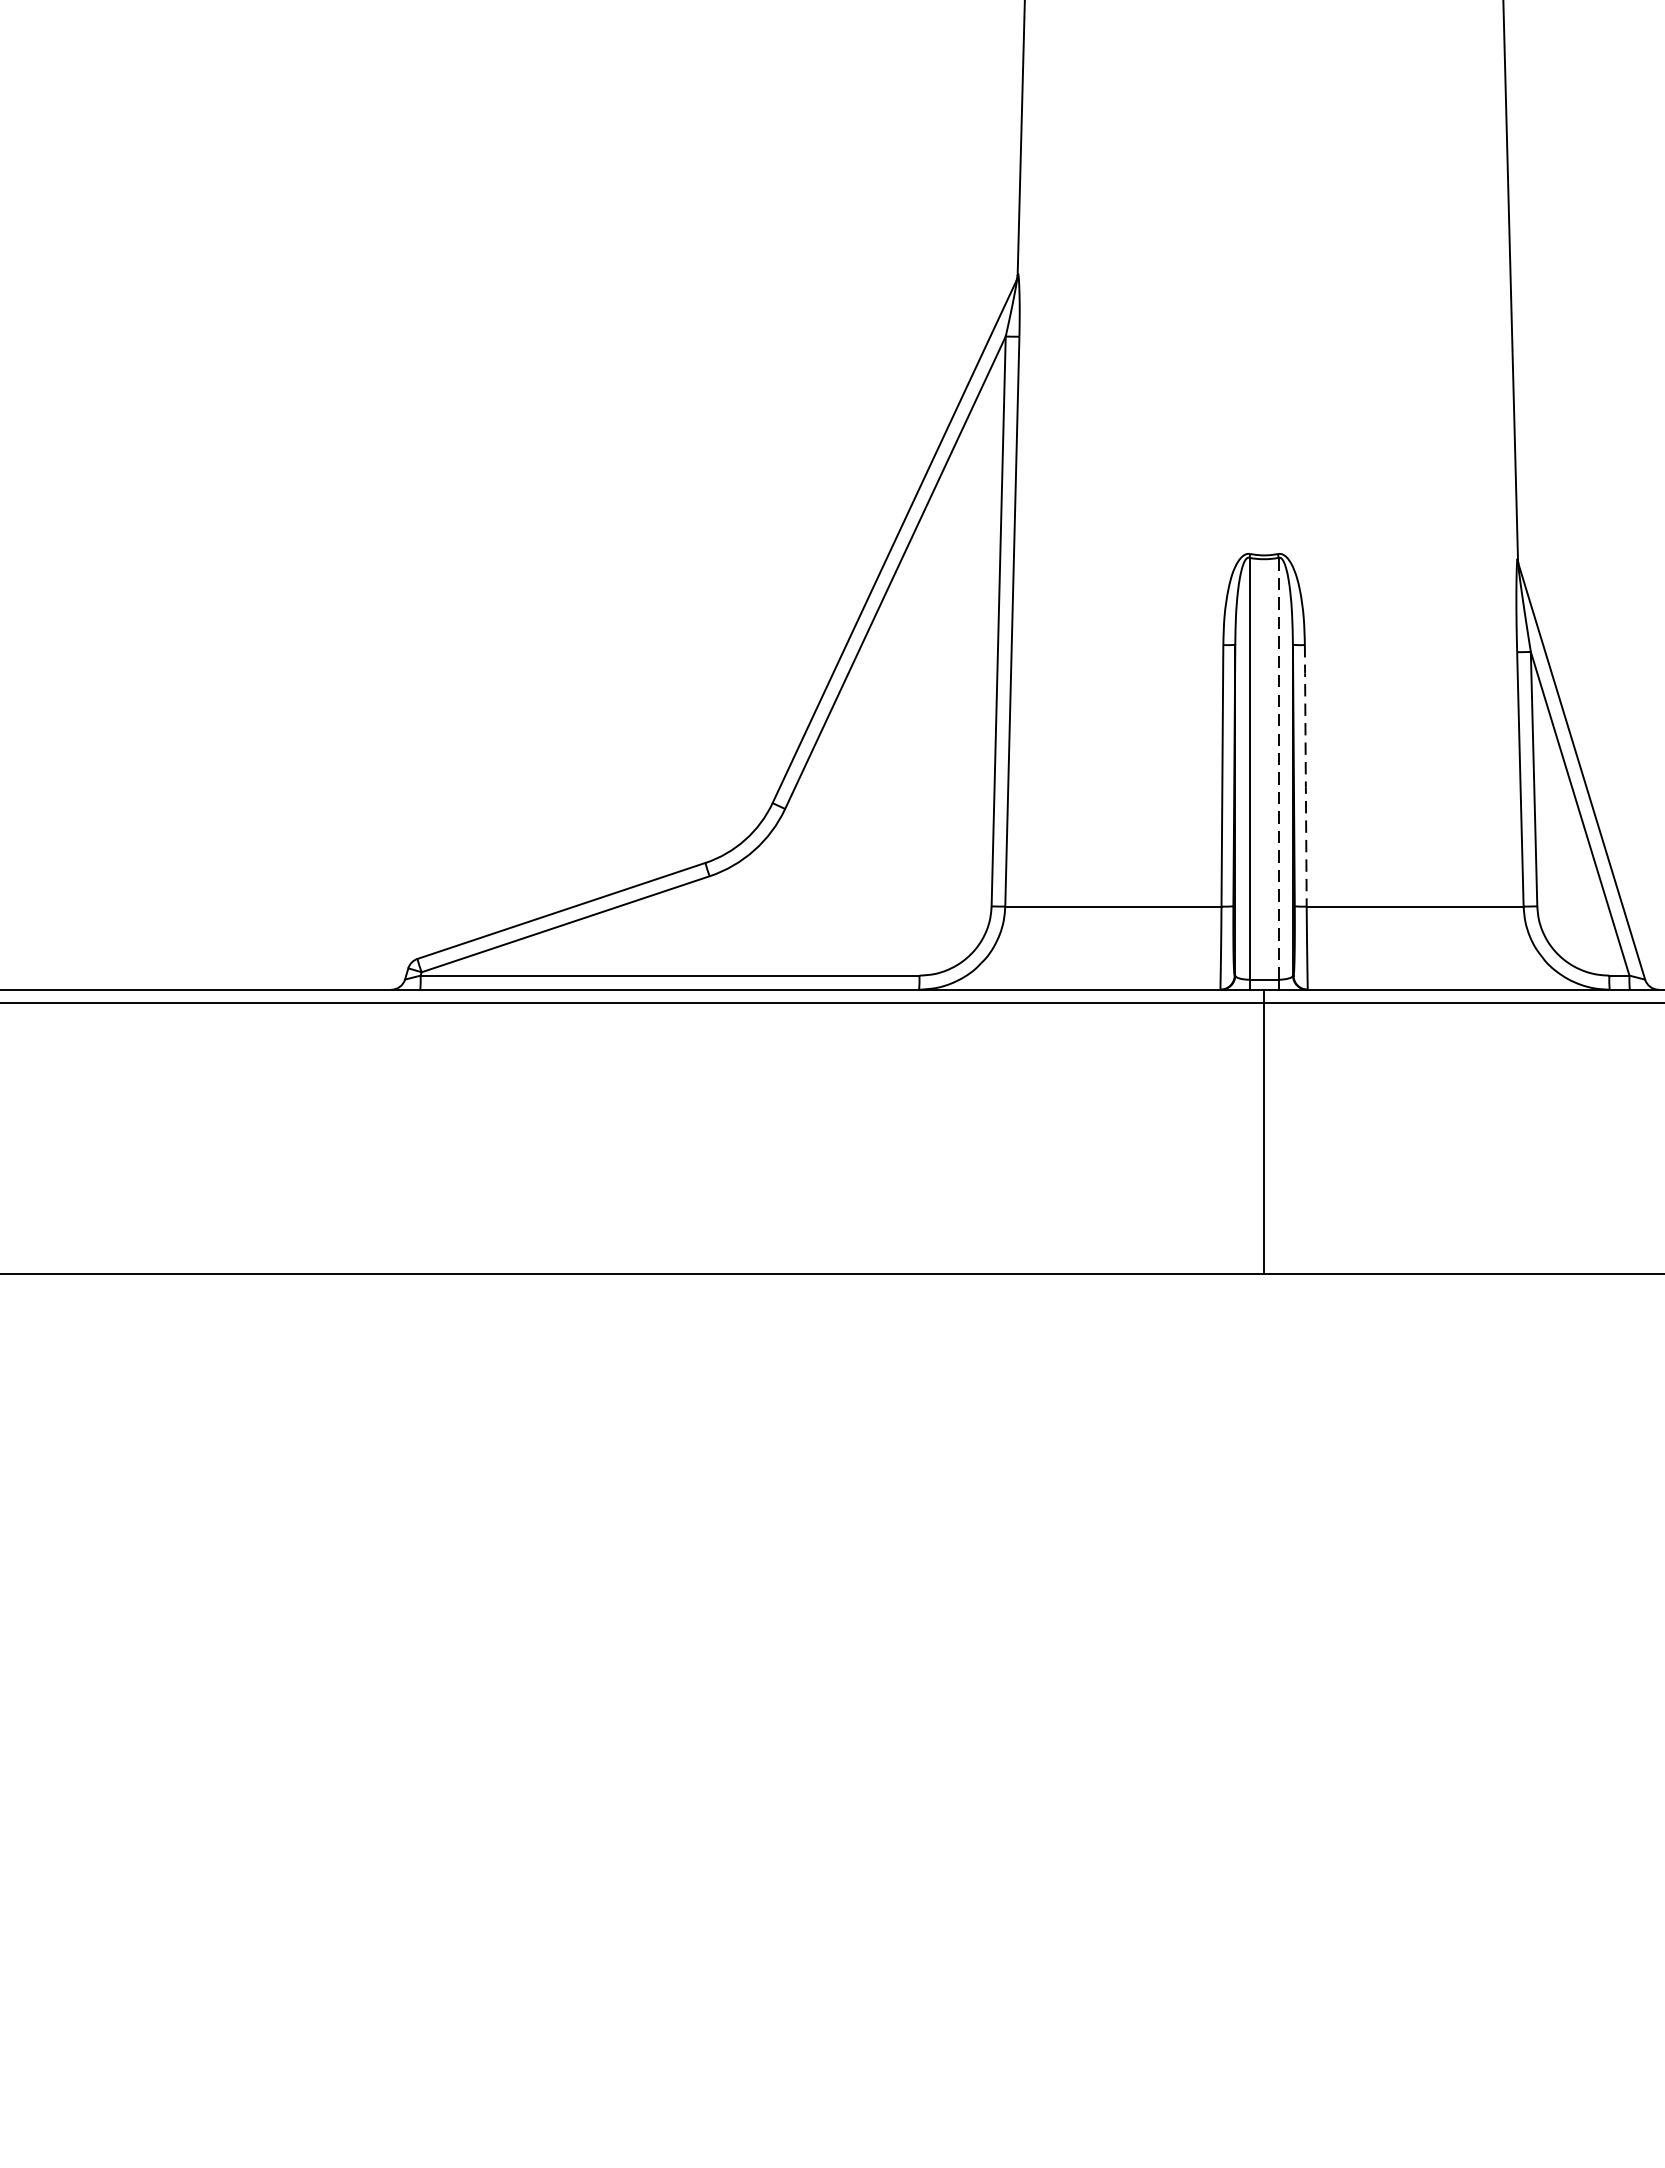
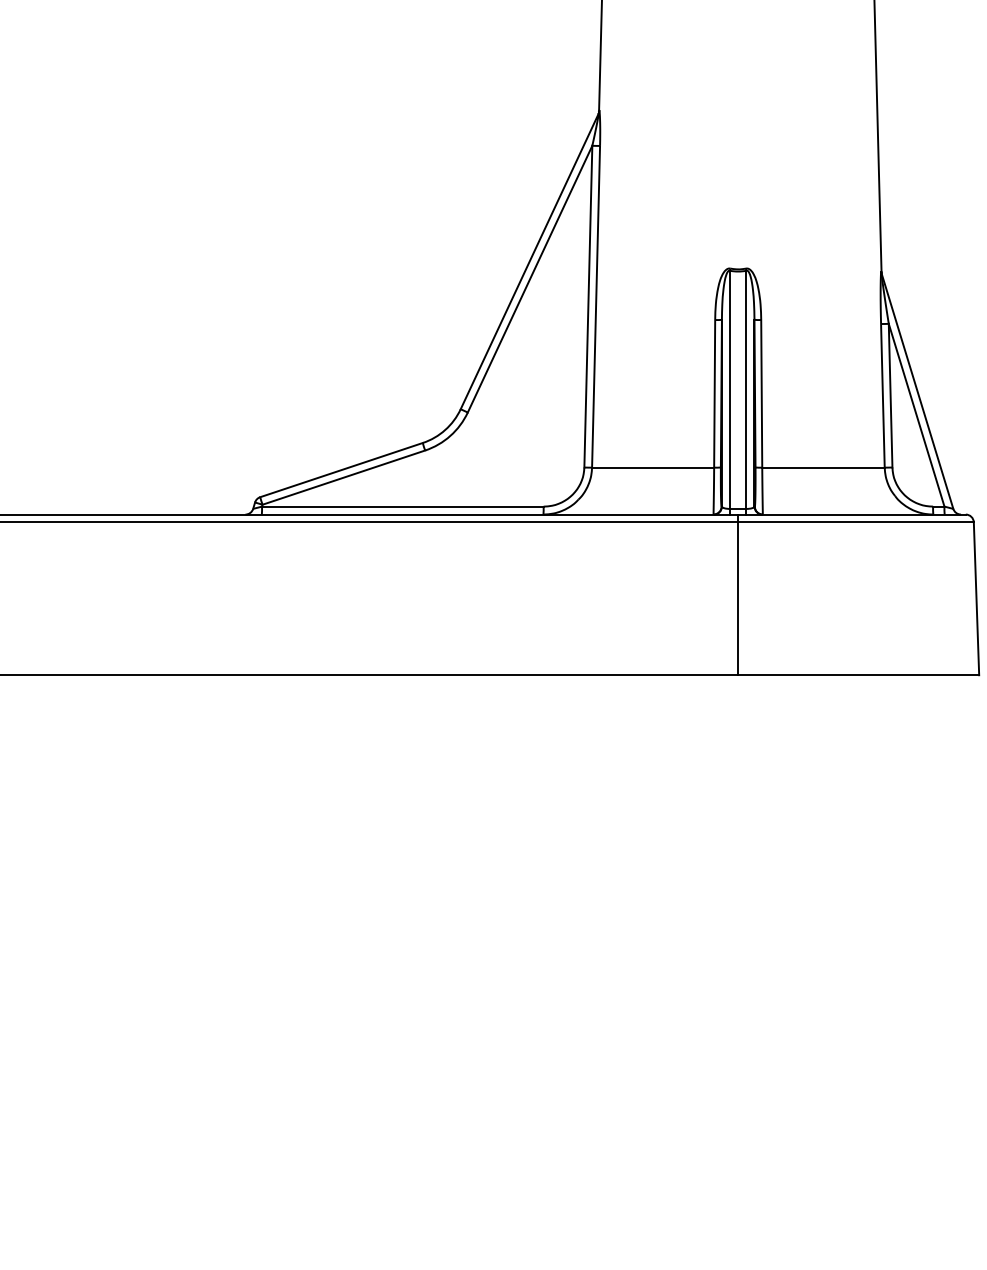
line: (1278, 768) -> (746, 389), dashed -> solid
line: (1305, 775) -> (761, 393), dashed -> solid

